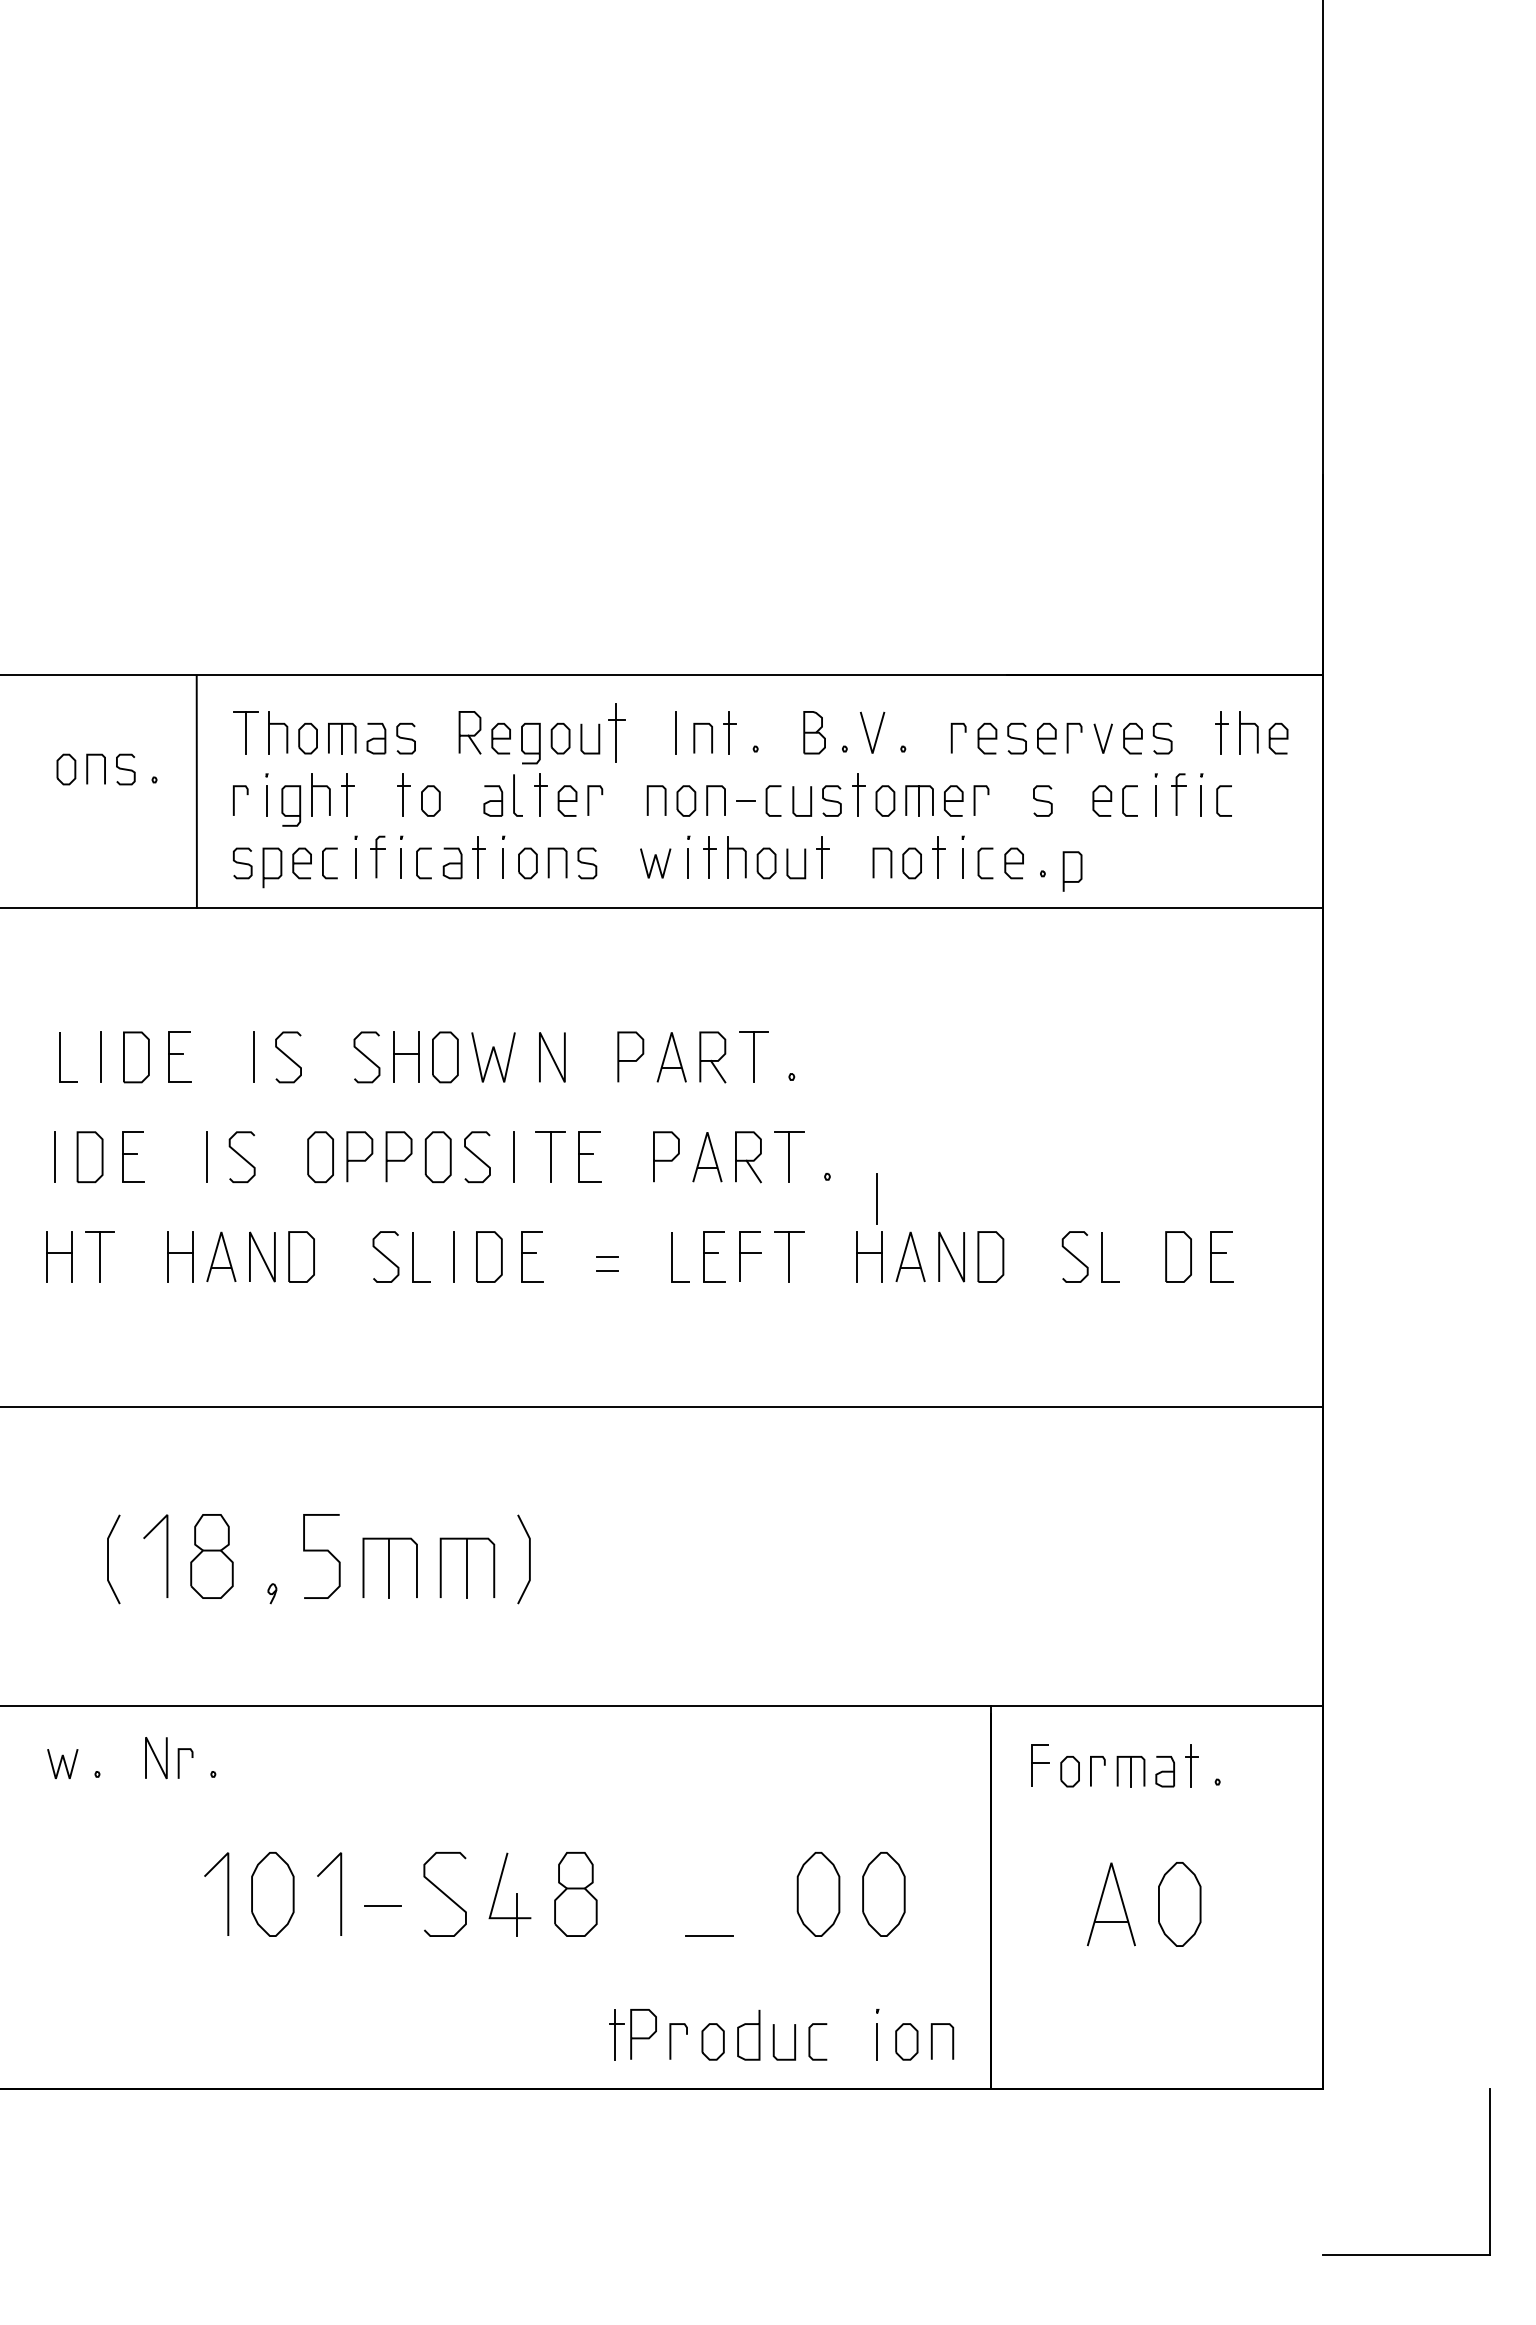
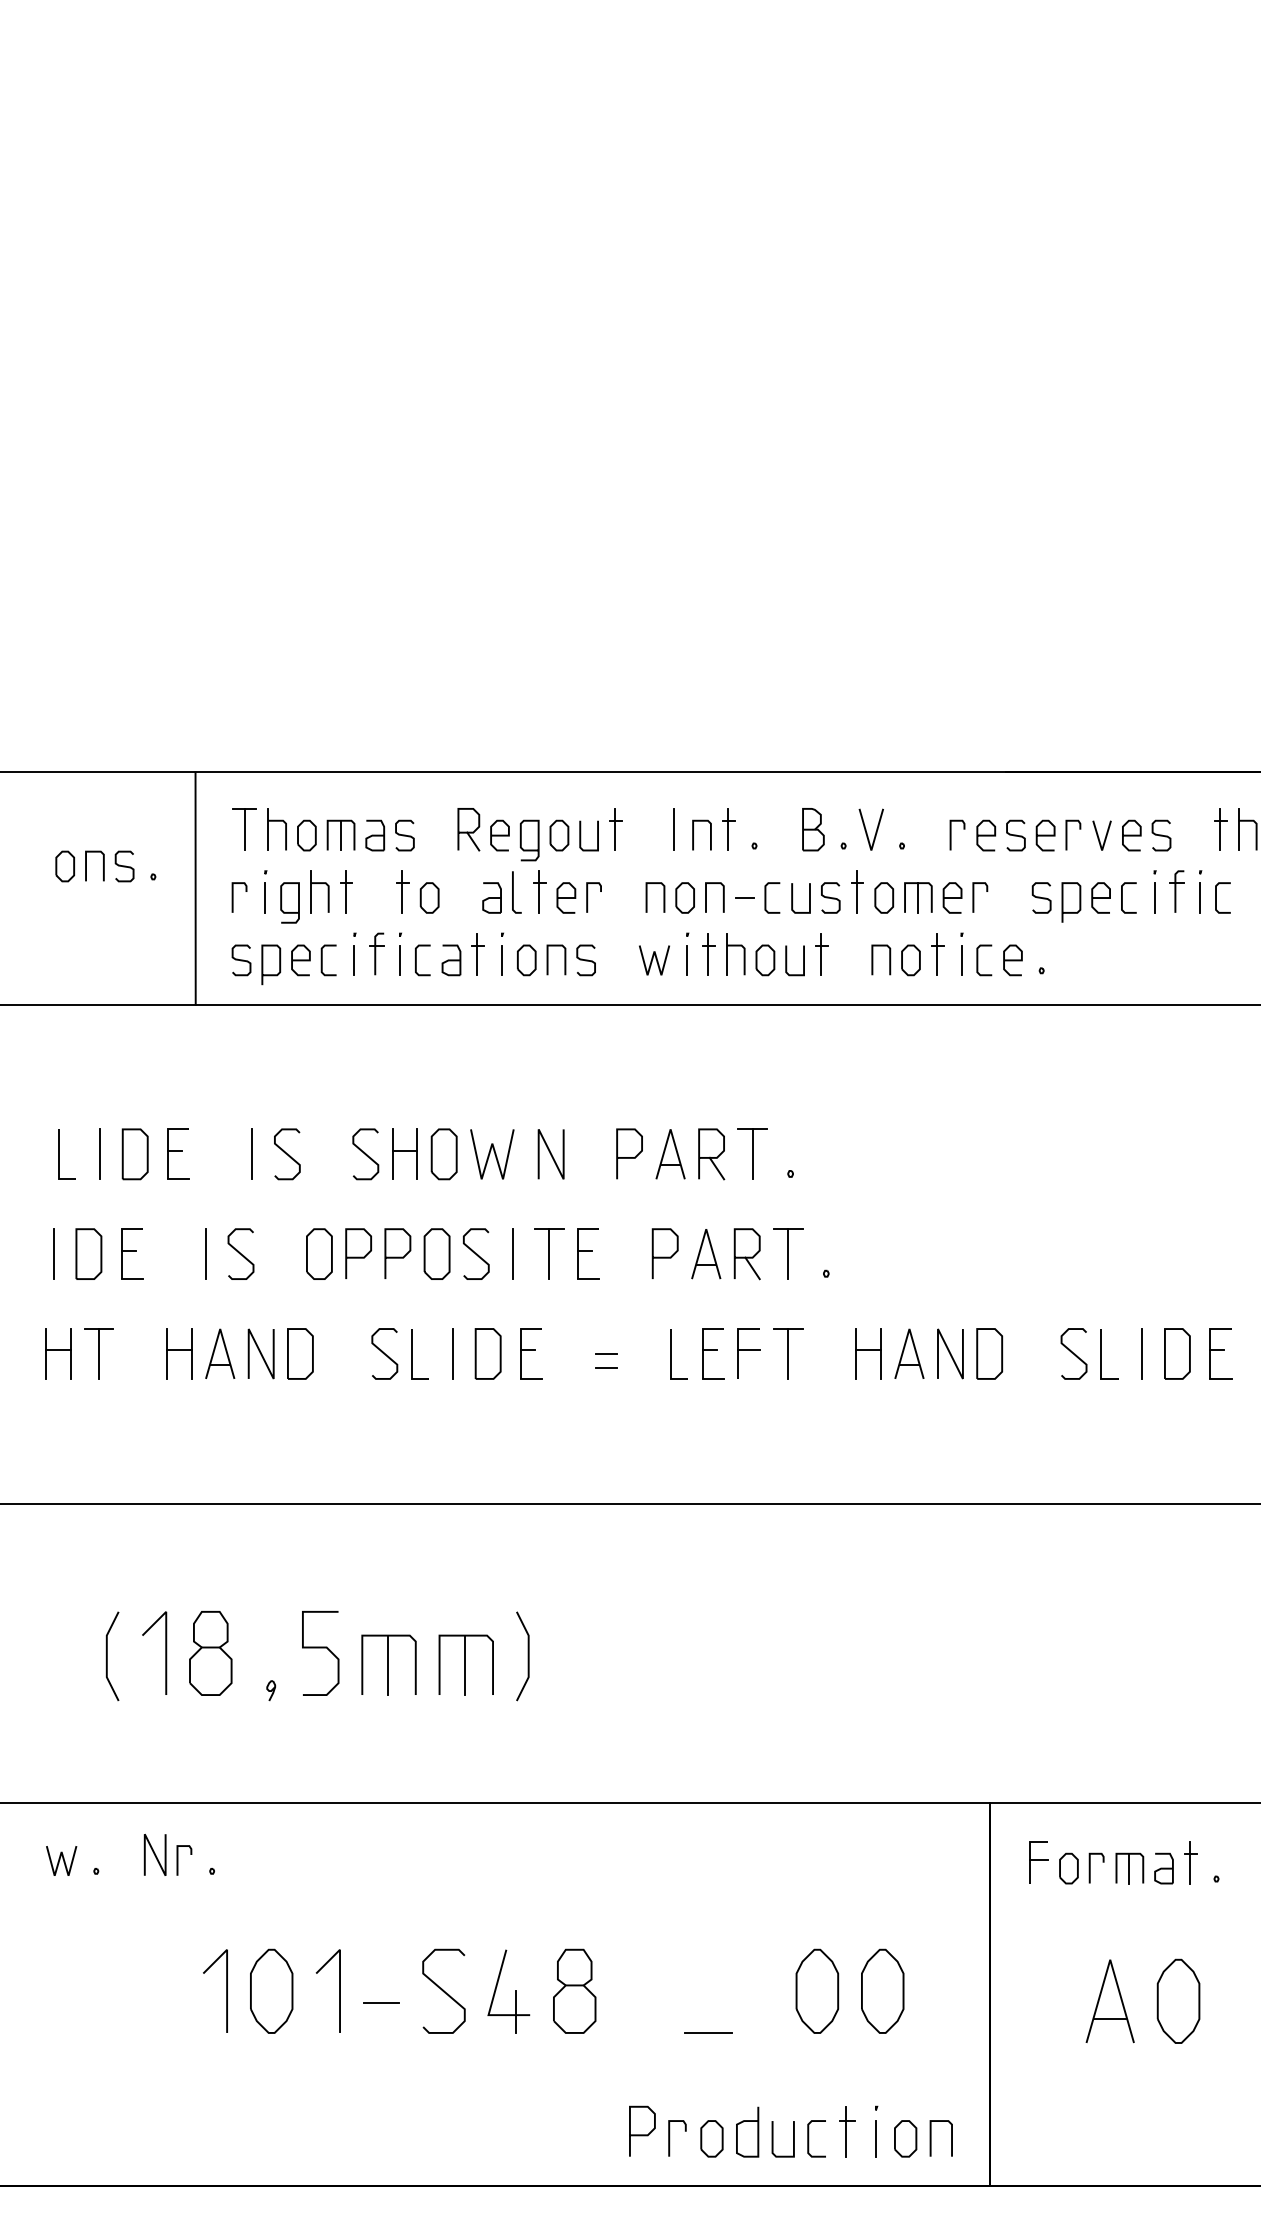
part: (616, 732) -> (615, 829), size x0.71
curve: (1064, 871) -> (1063, 902), moved
line: (876, 1198) -> (1142, 1353), moved
part: (616, 2034) -> (847, 2131), moved

